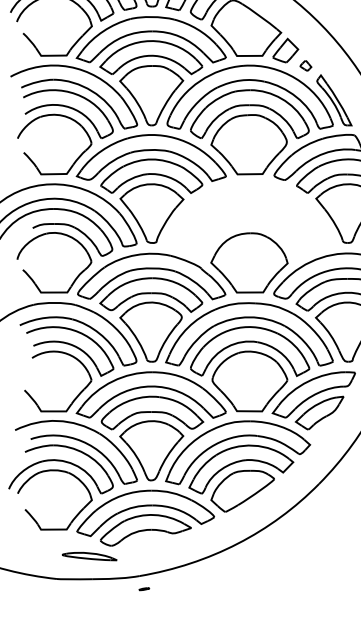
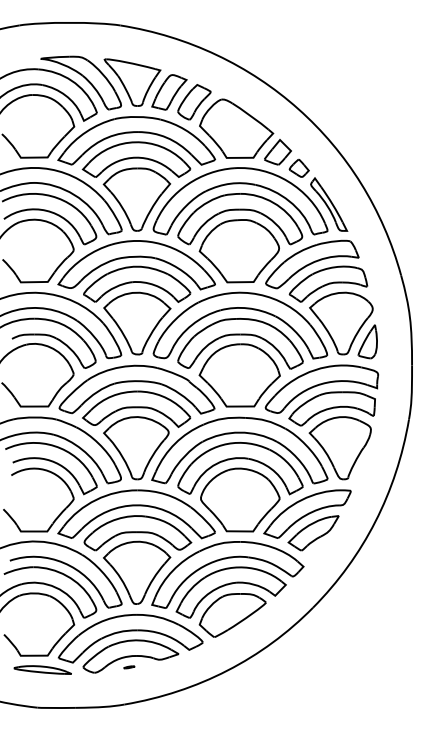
part: (305, 65) -> (298, 167), size x1.67
part: (250, 220) -> (240, 330), added
part: (89, 556) -> (42, 669), moved
part: (144, 589) -> (129, 667), moved

